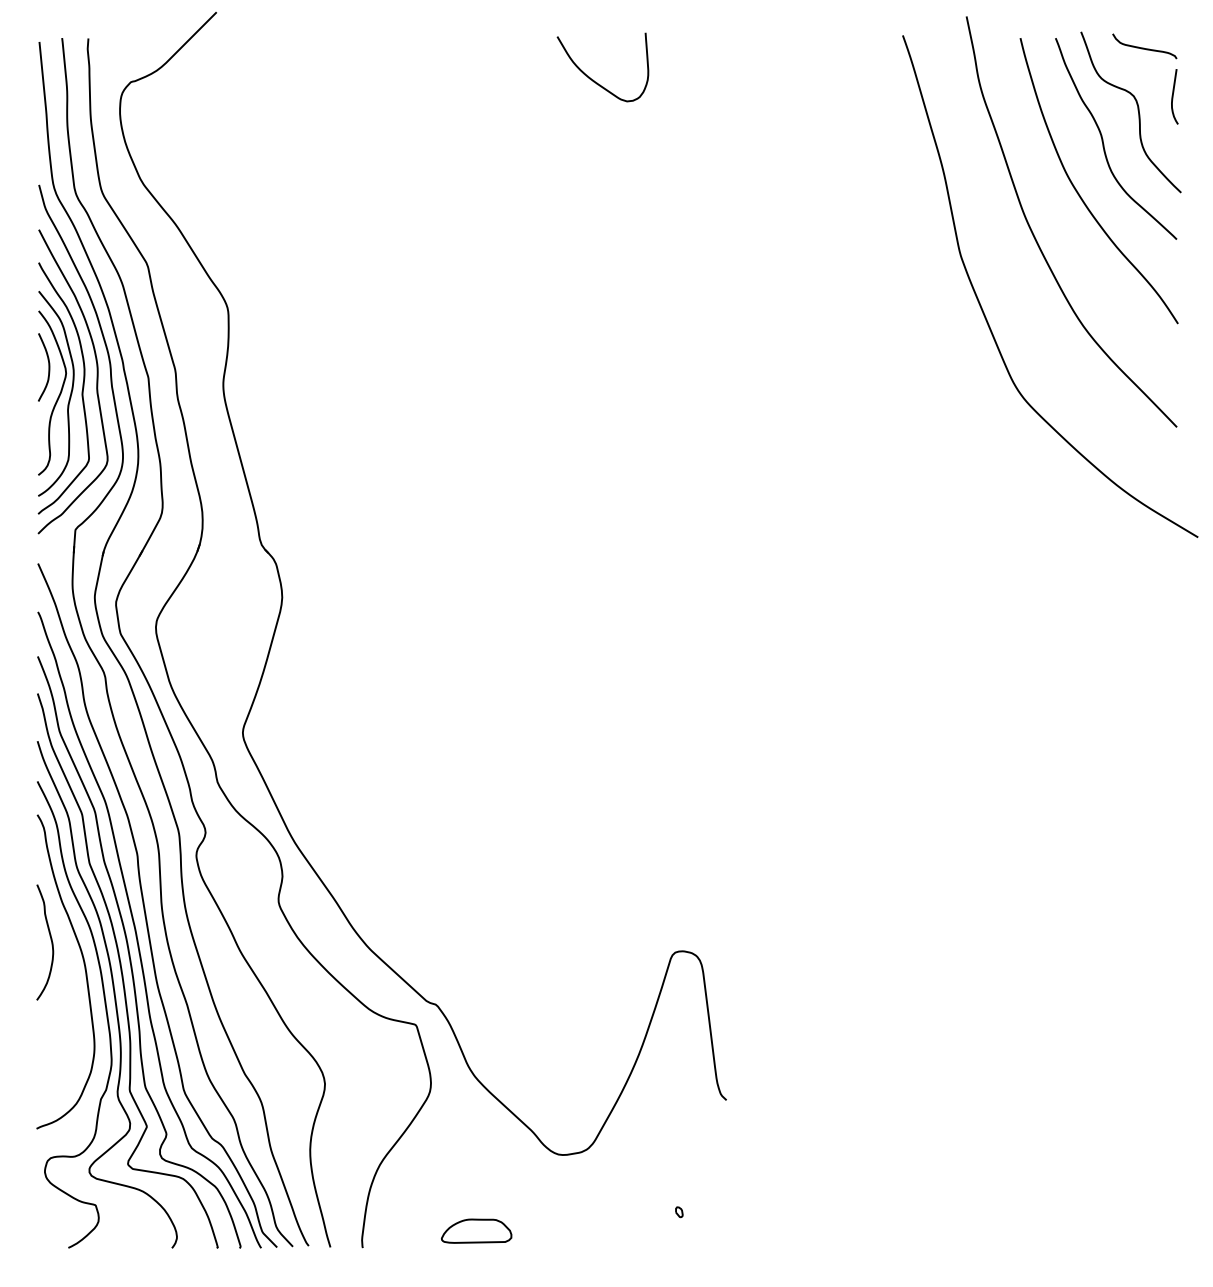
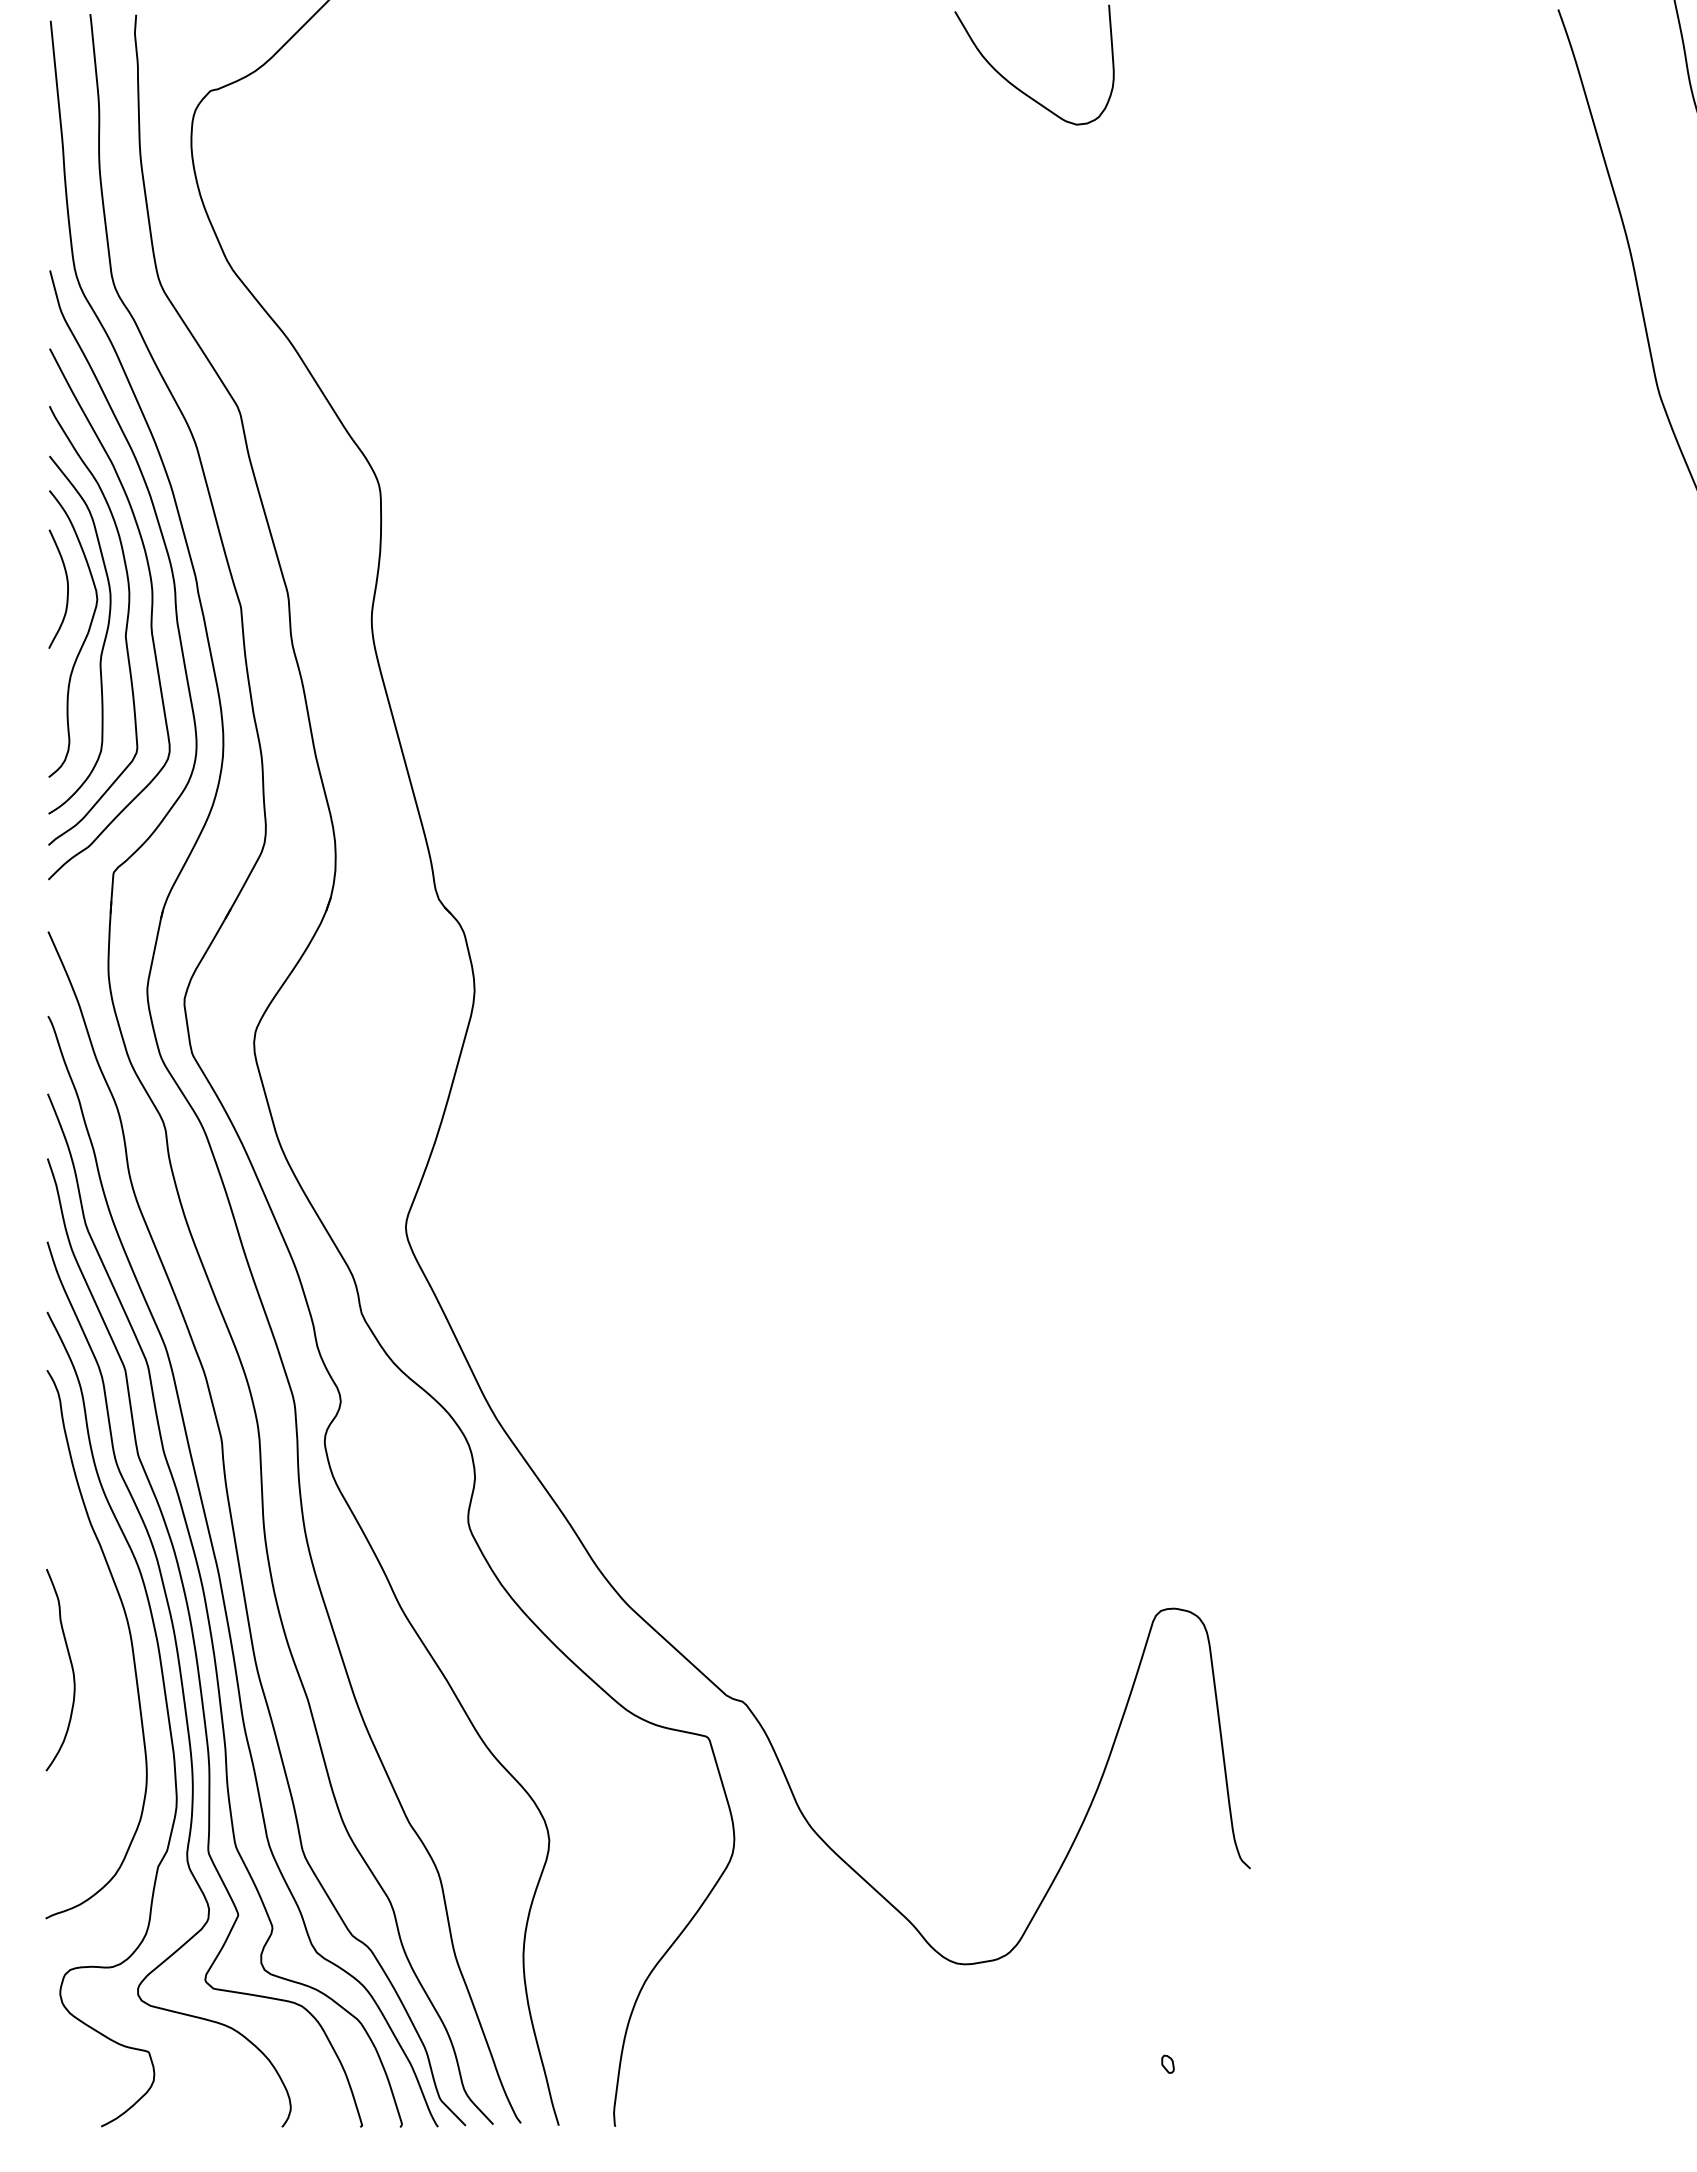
curve: (50, 940) -> (69, 1666), moved
part: (476, 1230) -> (813, 2096), removed

